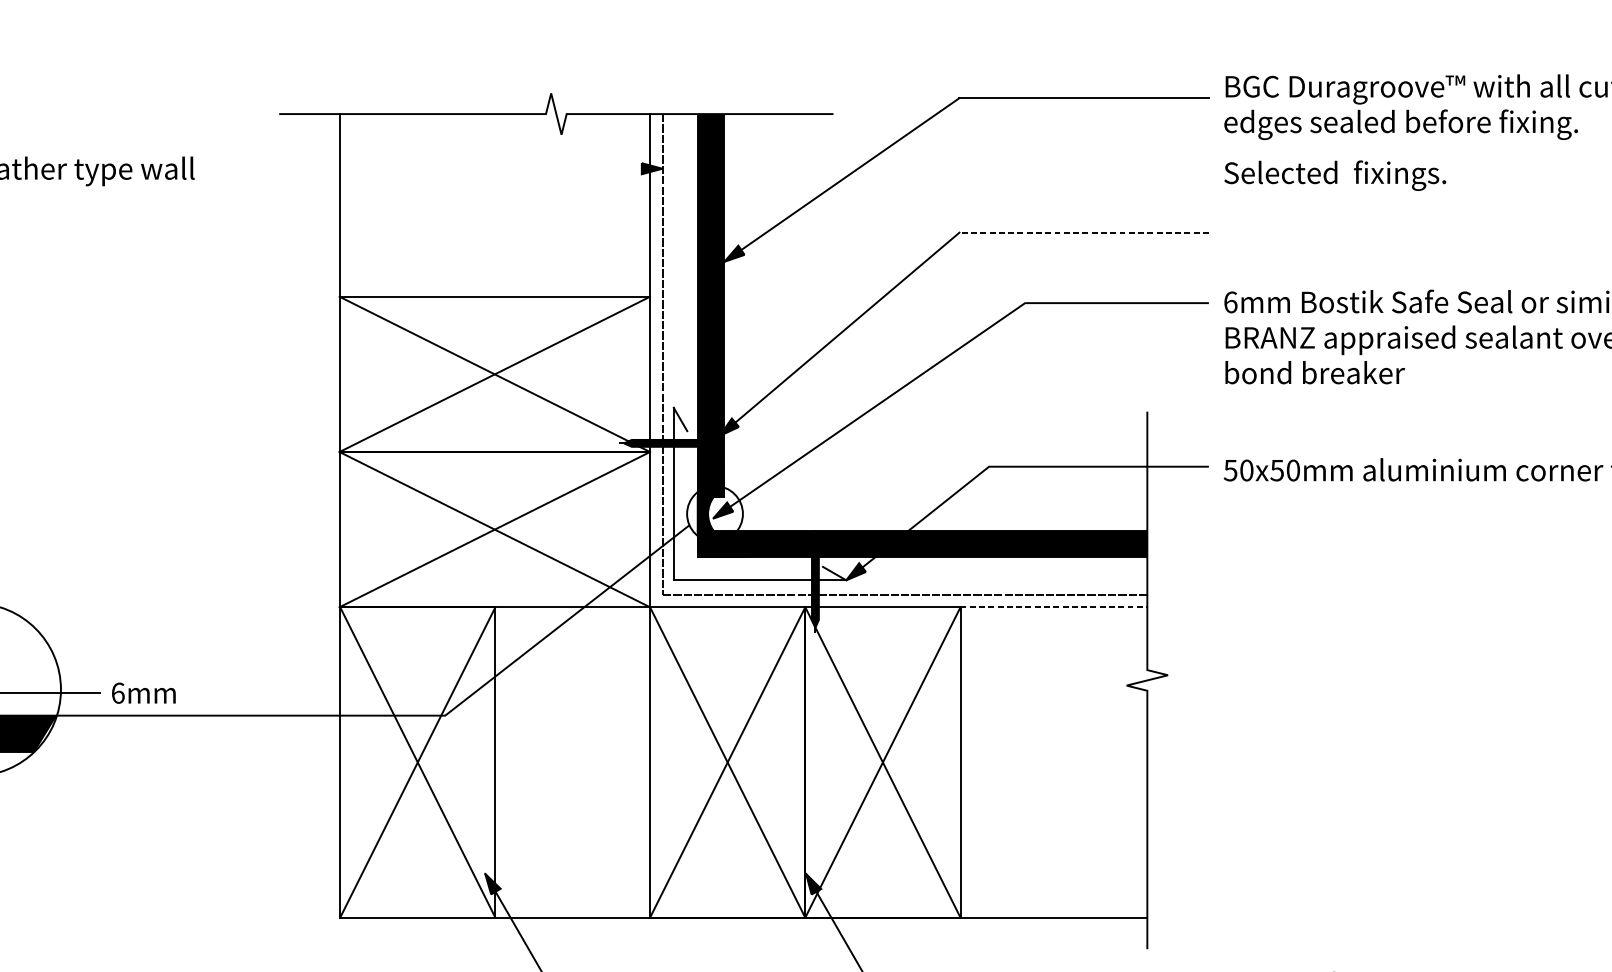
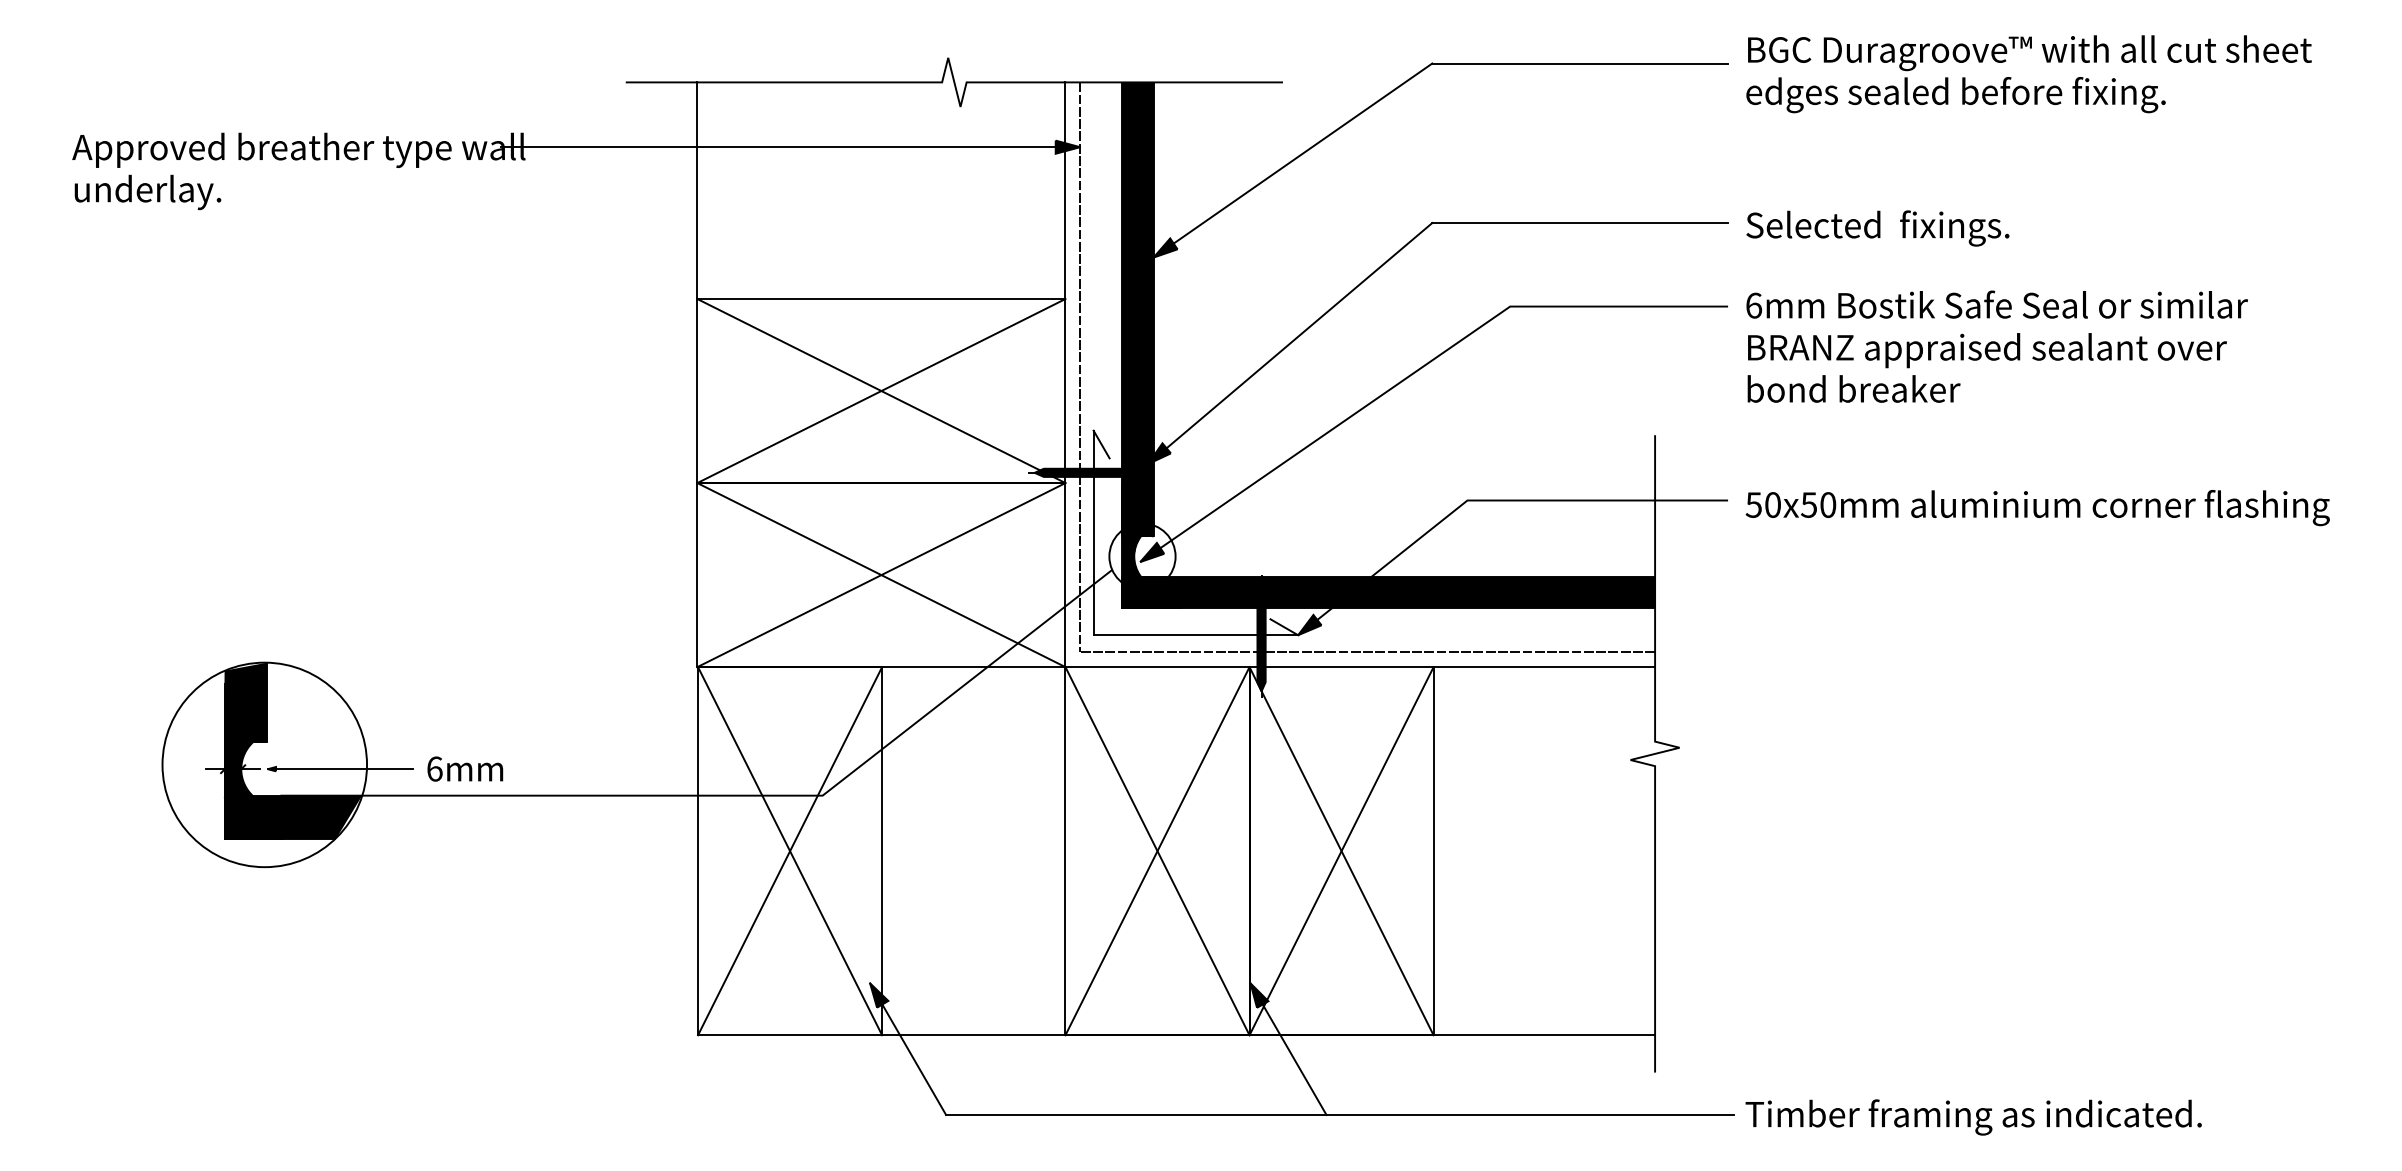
line: (418, 168) -> (790, 147), added
text: (1334, 175) -> (1877, 228), moved
line: (1084, 233) -> (1580, 223), dashed -> solid
line: (1054, 607) -> (1544, 667), dashed -> solid

